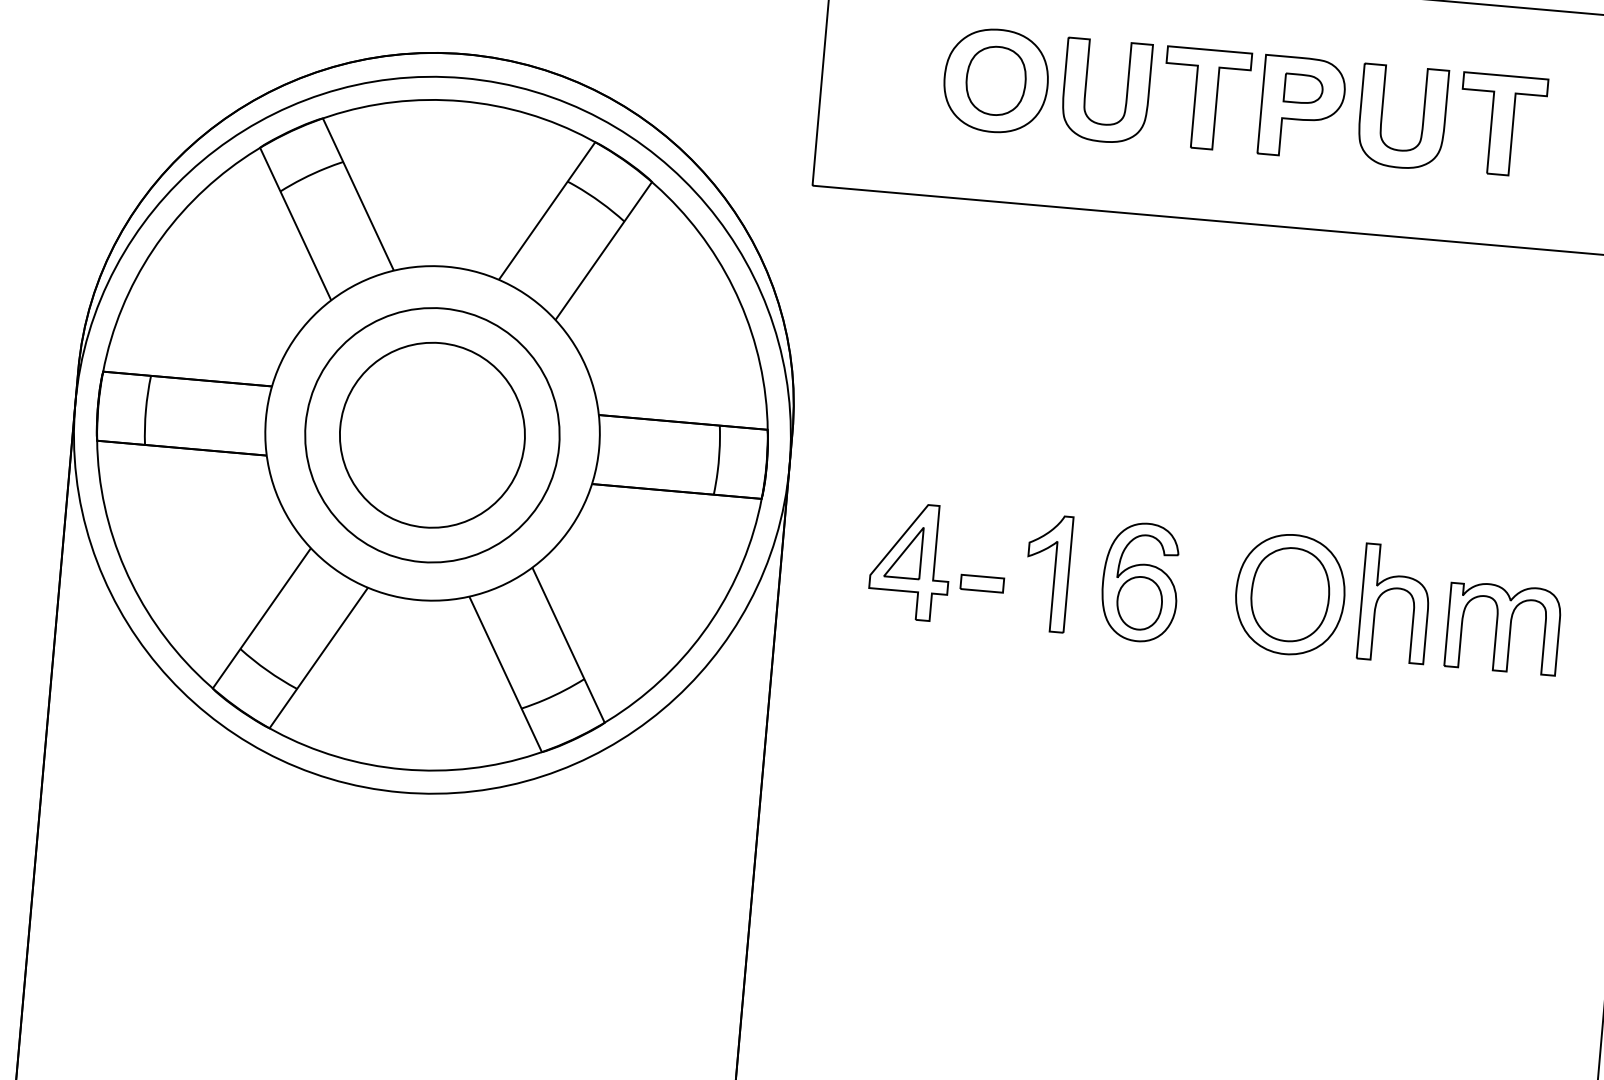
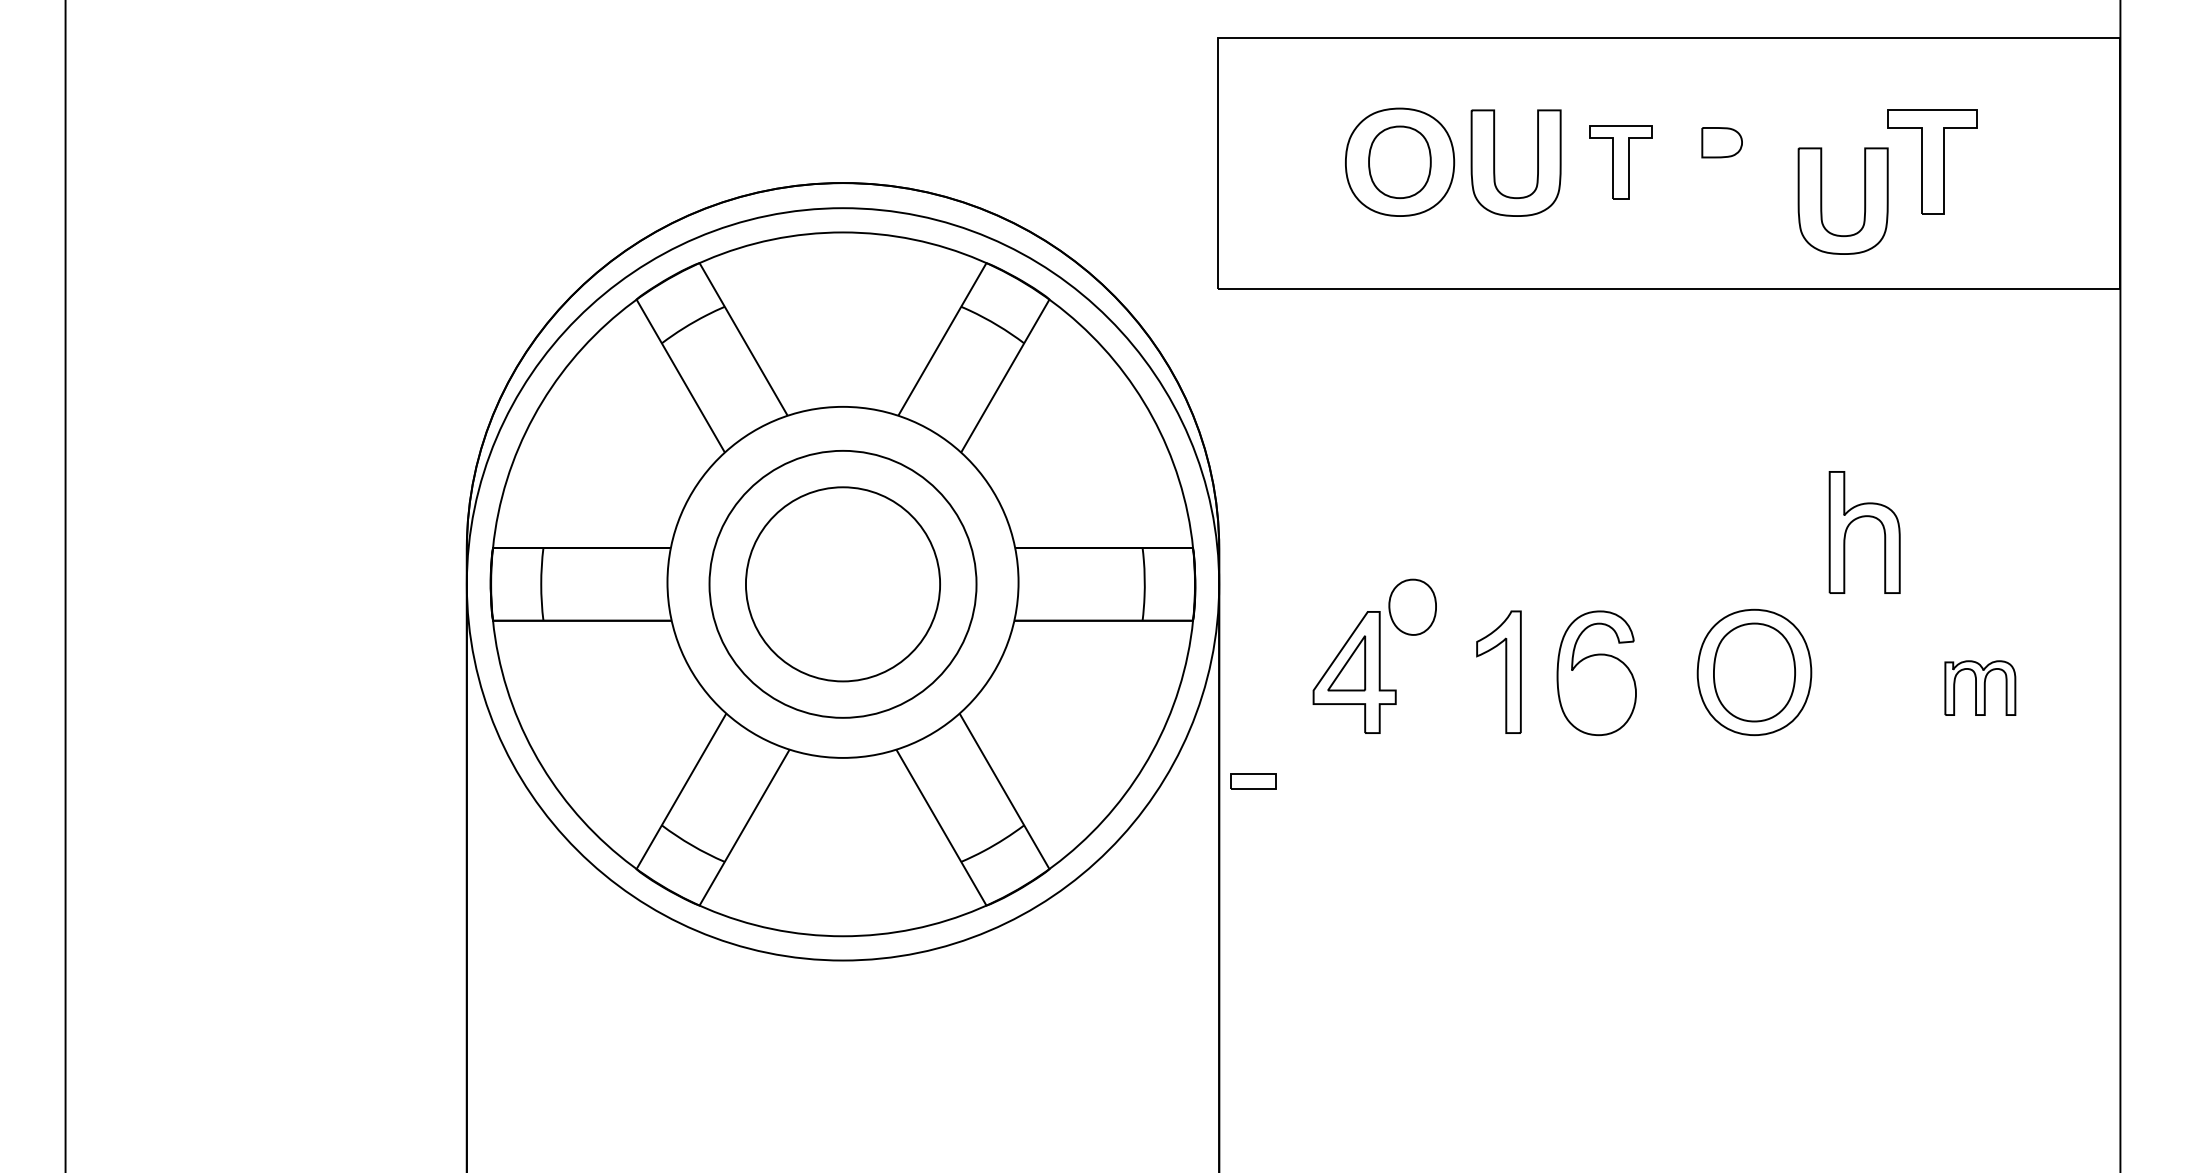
part: (1205, 98) -> (1620, 161), size x0.7
part: (1302, 107) -> (1722, 162), removed
part: (1383, 114) -> (1822, 200), moved
part: (982, 583) -> (1253, 781), moved
part: (1392, 590) -> (1860, 518), moved
part: (1139, 602) -> (1412, 606), moved
part: (1503, 627) -> (1980, 687), size x0.6

